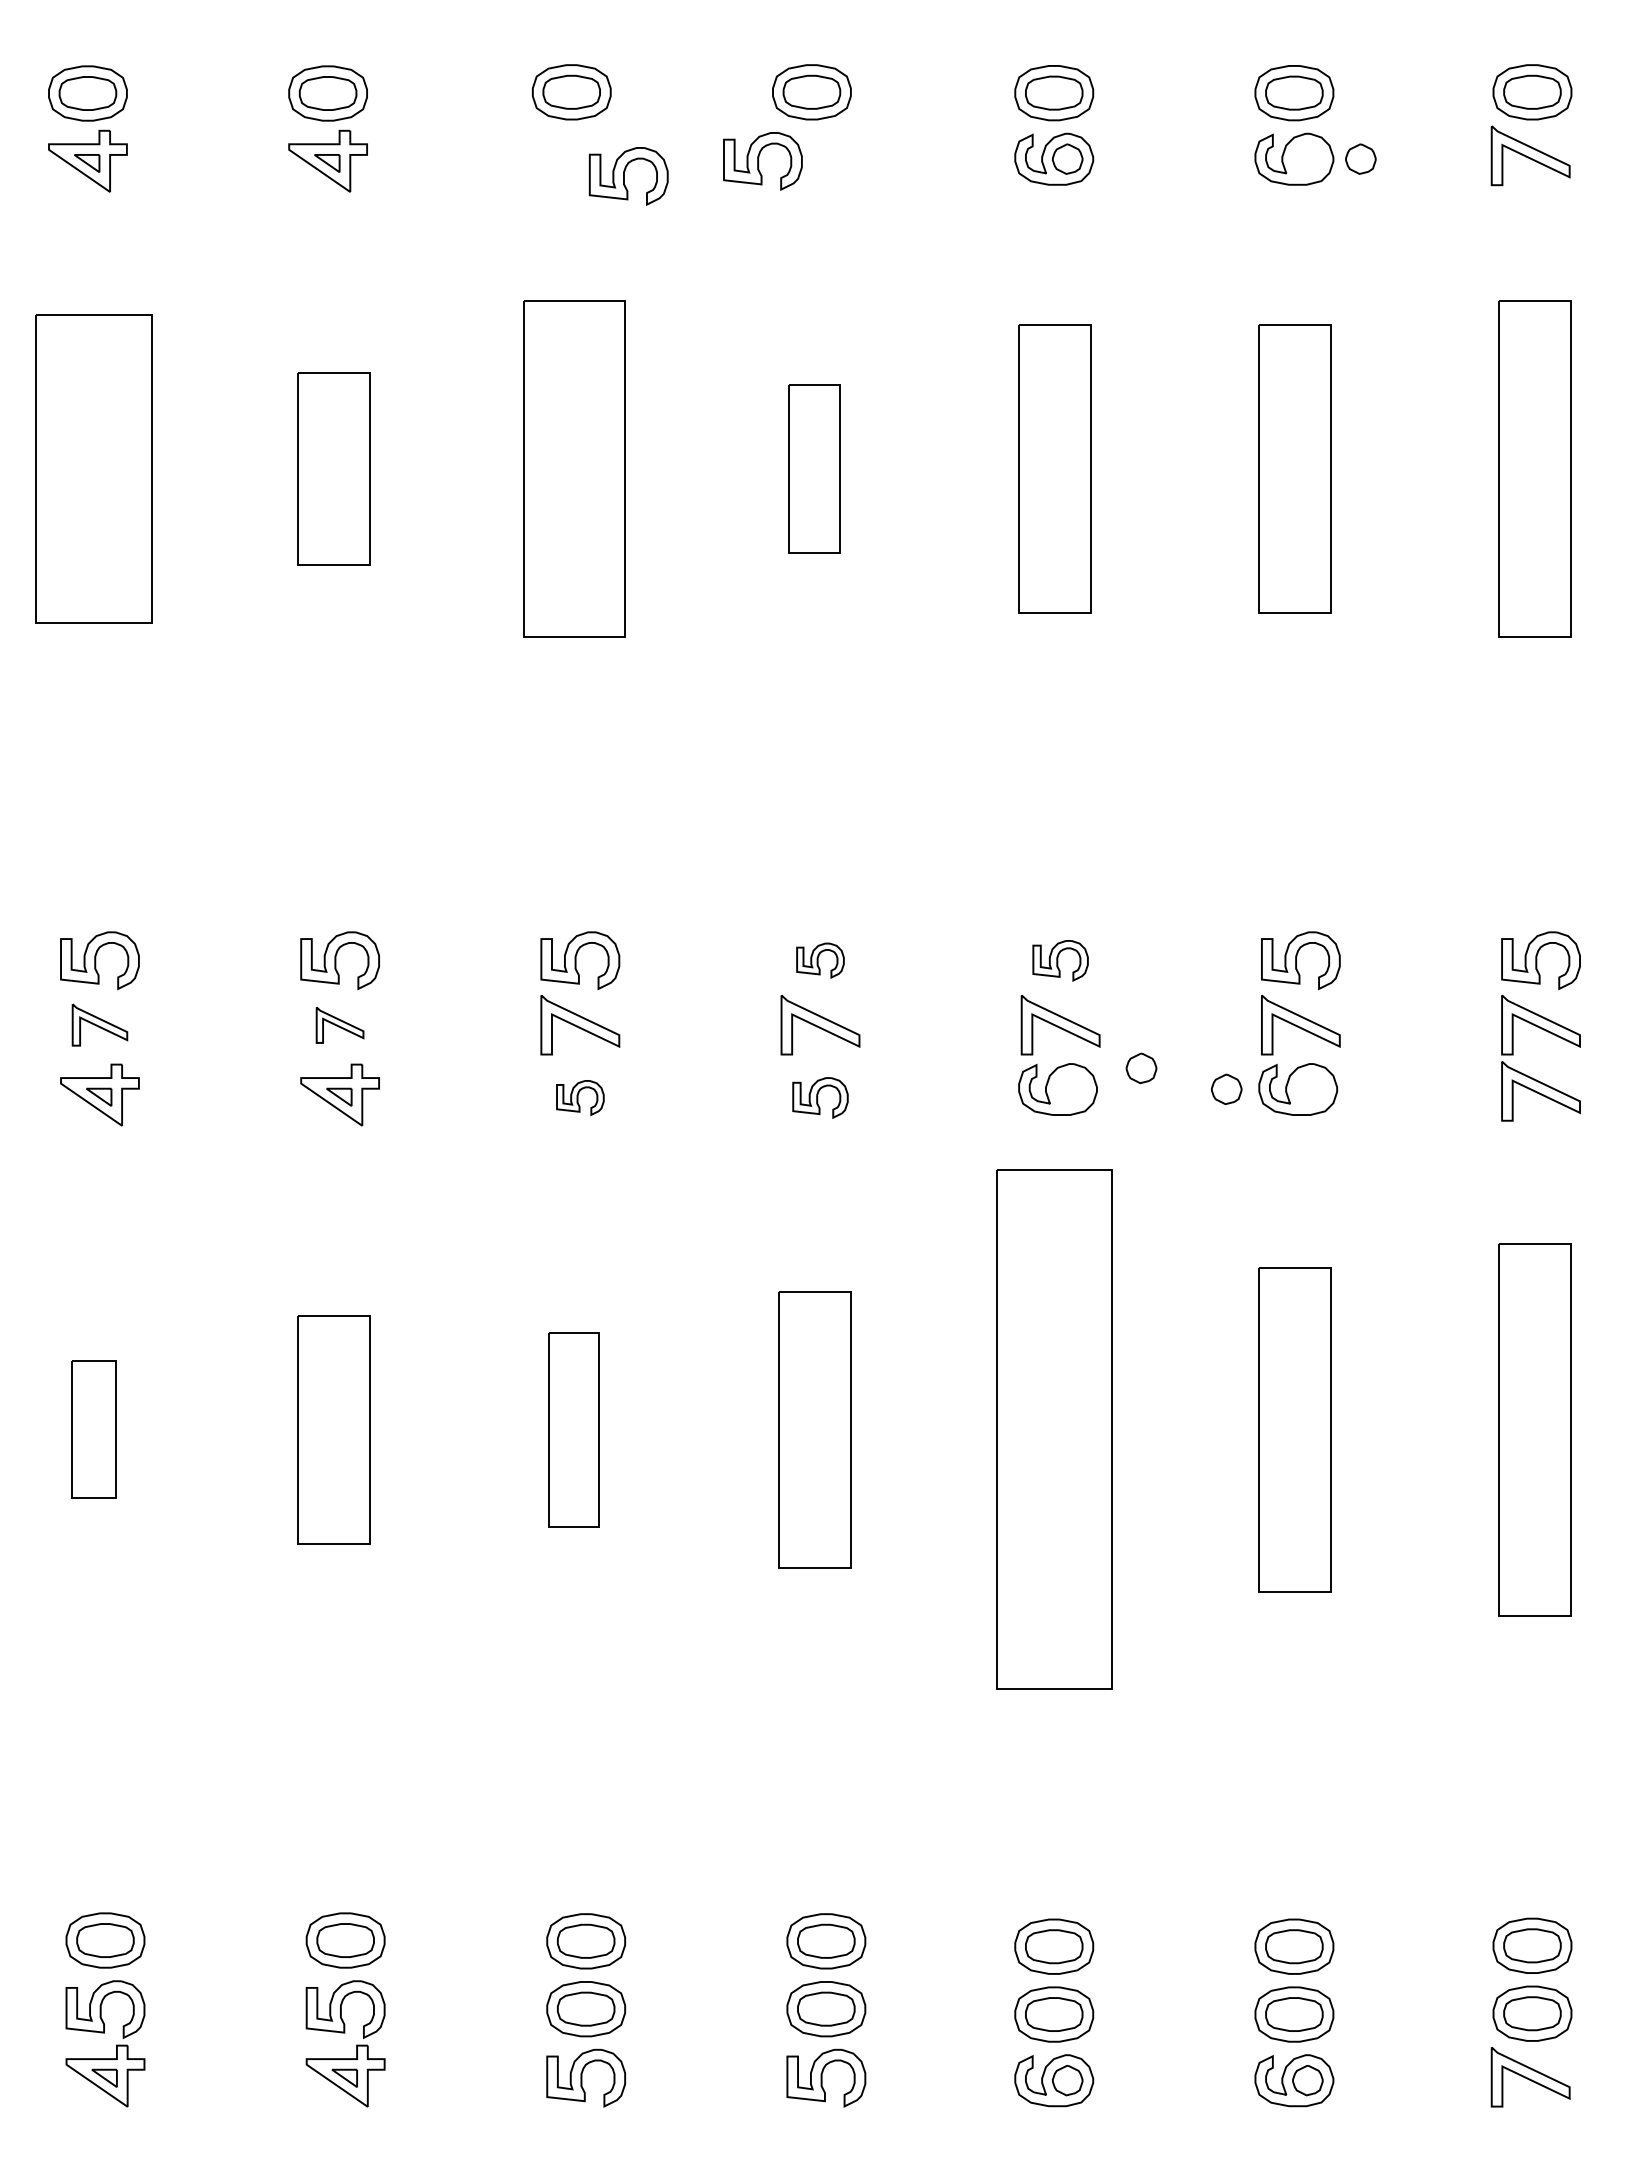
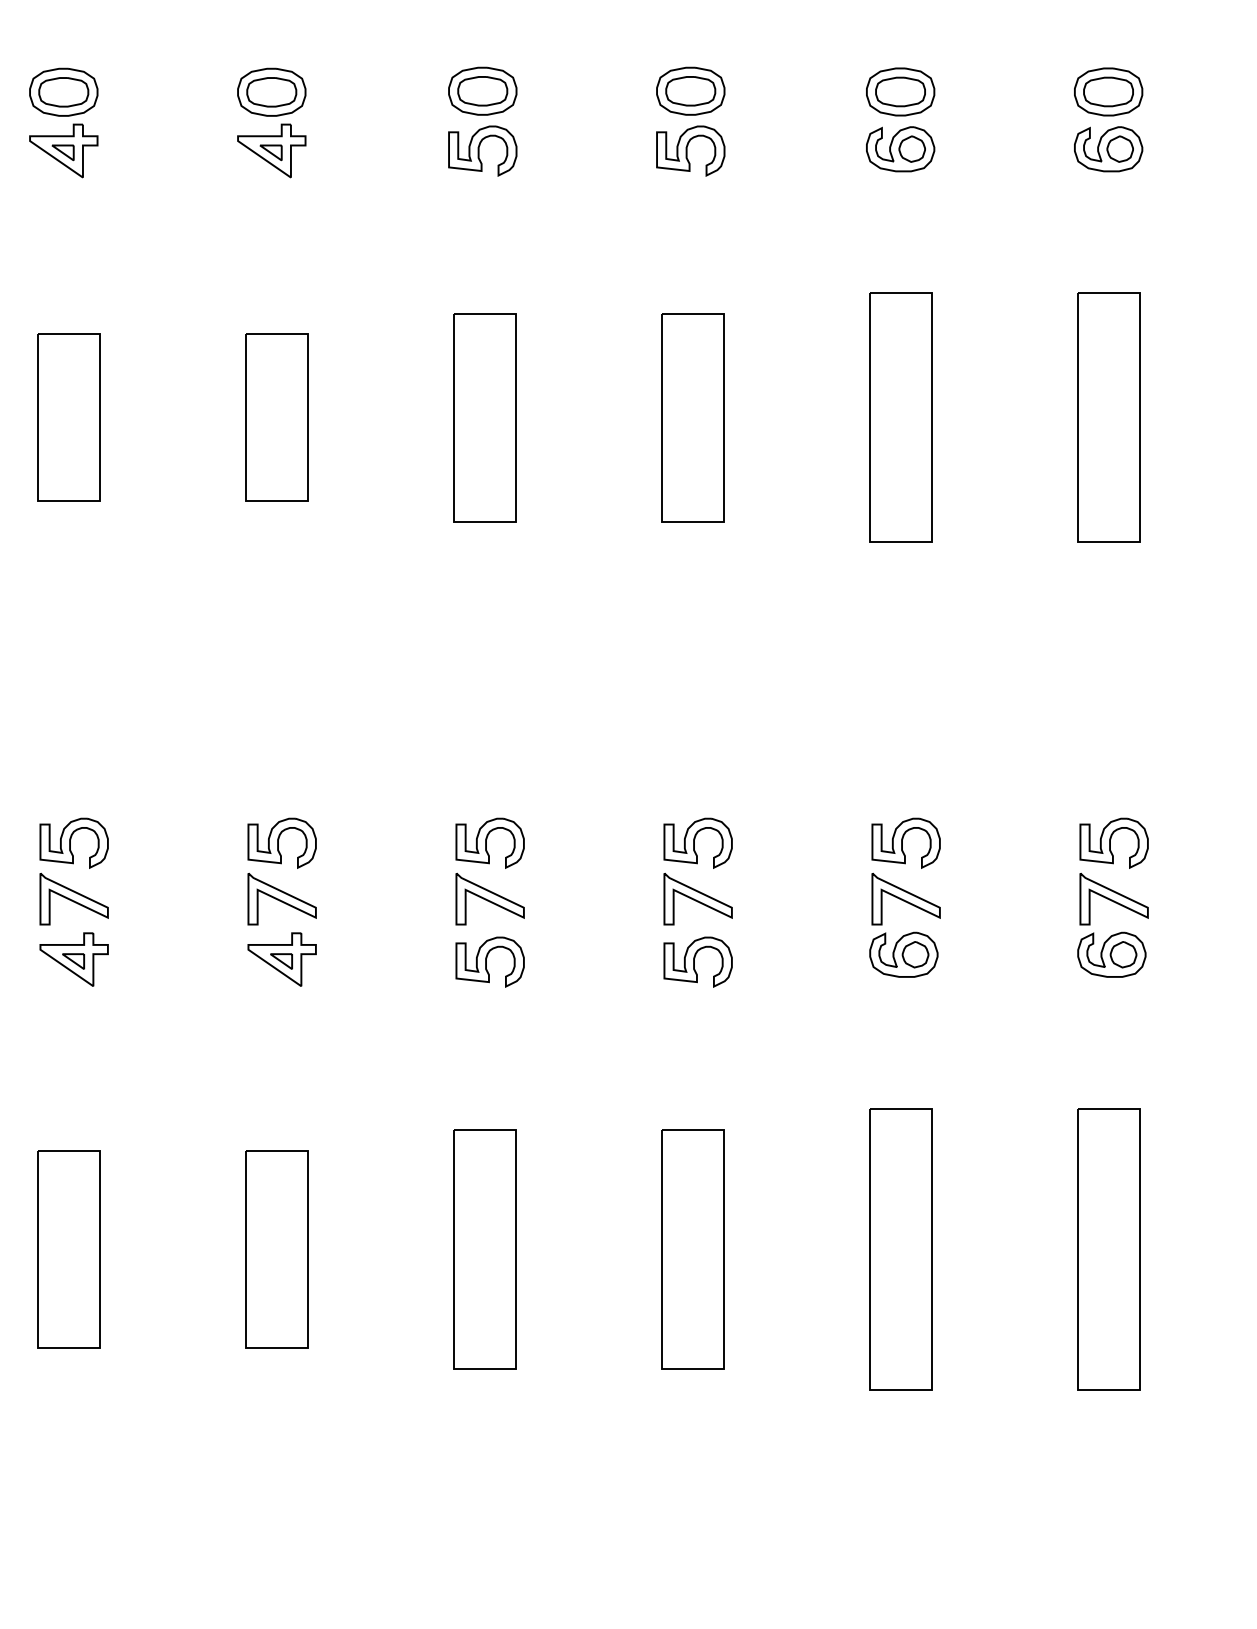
part: (1360, 158) -> (1119, 148), moved
part: (762, 161) -> (690, 151), moved
part: (628, 176) -> (482, 151), moved
part: (93, 468) -> (68, 417), size x0.62
part: (573, 468) -> (484, 417), size x0.71
part: (814, 468) -> (692, 417), size x1.43
part: (820, 960) -> (698, 843), size x1.67
part: (1060, 960) -> (906, 843), size x1.43
part: (99, 1024) -> (73, 898), size x1.43
part: (339, 1025) -> (281, 899), size x1.67
part: (1141, 1068) -> (915, 954), moved
part: (1226, 1089) -> (1123, 954), moved
part: (580, 1097) -> (490, 961), size x1.67
part: (820, 1097) -> (698, 961), size x1.43
part: (93, 1429) -> (68, 1249), size x1.67
part: (573, 1429) -> (484, 1249), size x1.43
part: (1054, 1429) -> (900, 1249), size x0.62

